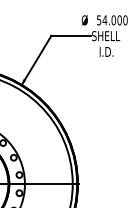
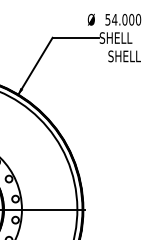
text: (113, 51) -> (124, 55), I.D. -> SHELL

